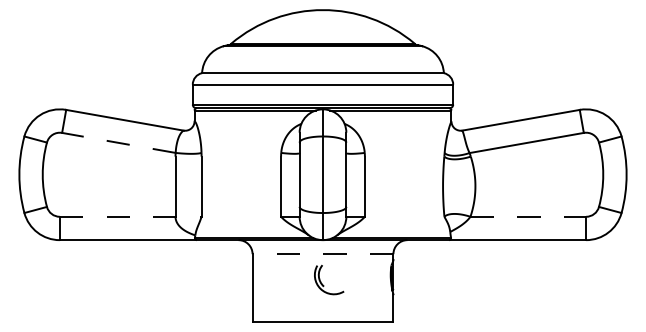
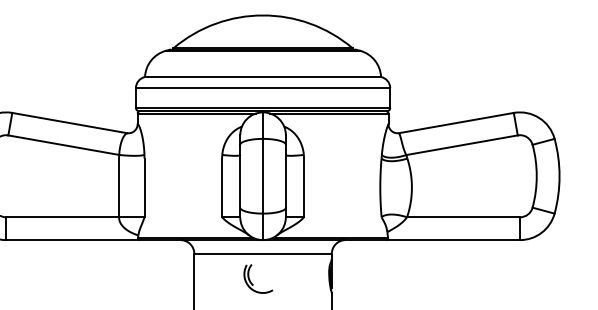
line: (118, 142) -> (63, 144), dashed -> solid
line: (130, 216) -> (75, 217), dashed -> solid
line: (528, 216) -> (463, 217), dashed -> solid
line: (322, 254) -> (262, 254), dashed -> solid
part: (323, 284) -> (252, 283), moved

